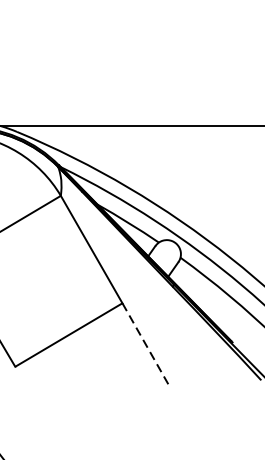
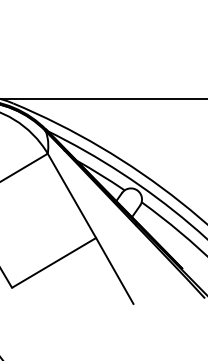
line: (145, 344) -> (114, 270), dashed -> solid

